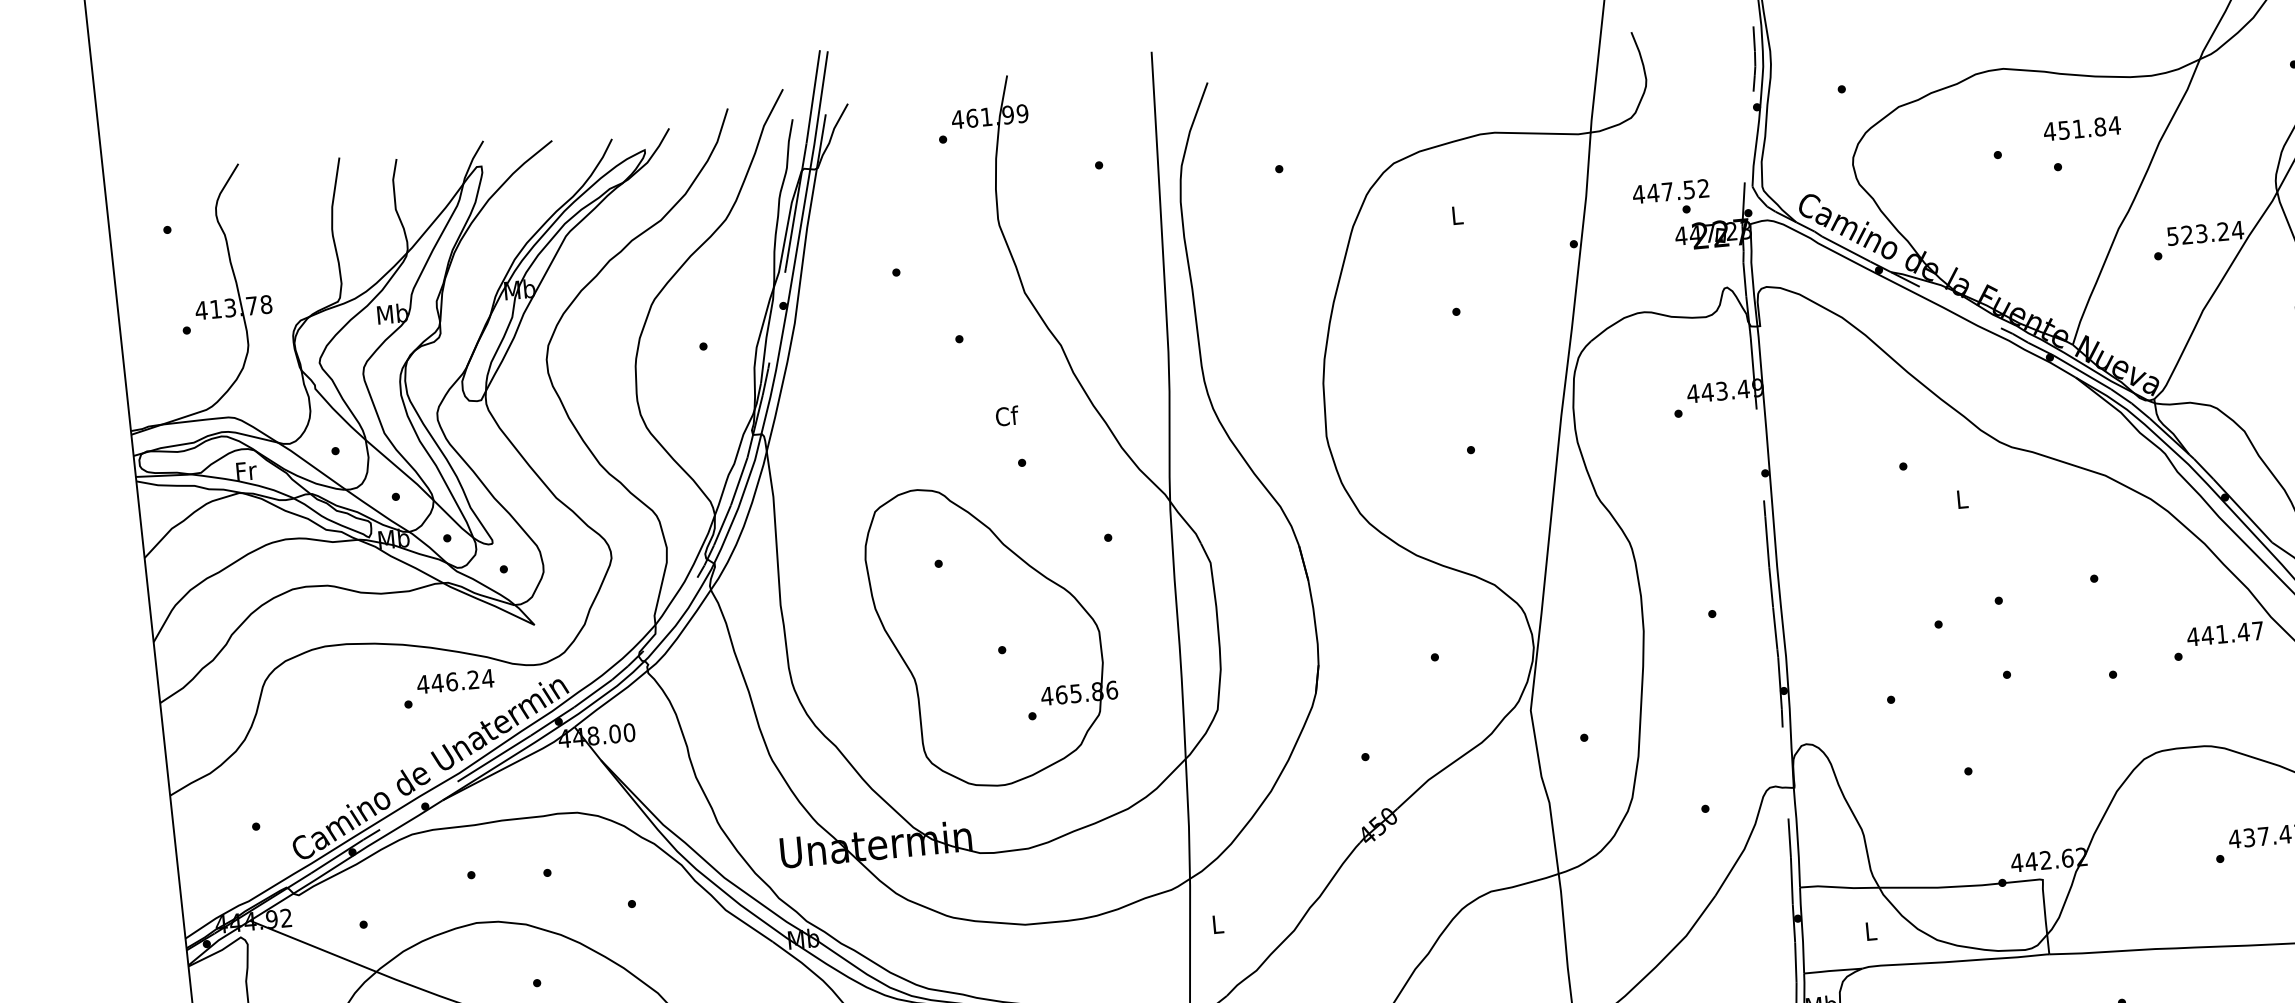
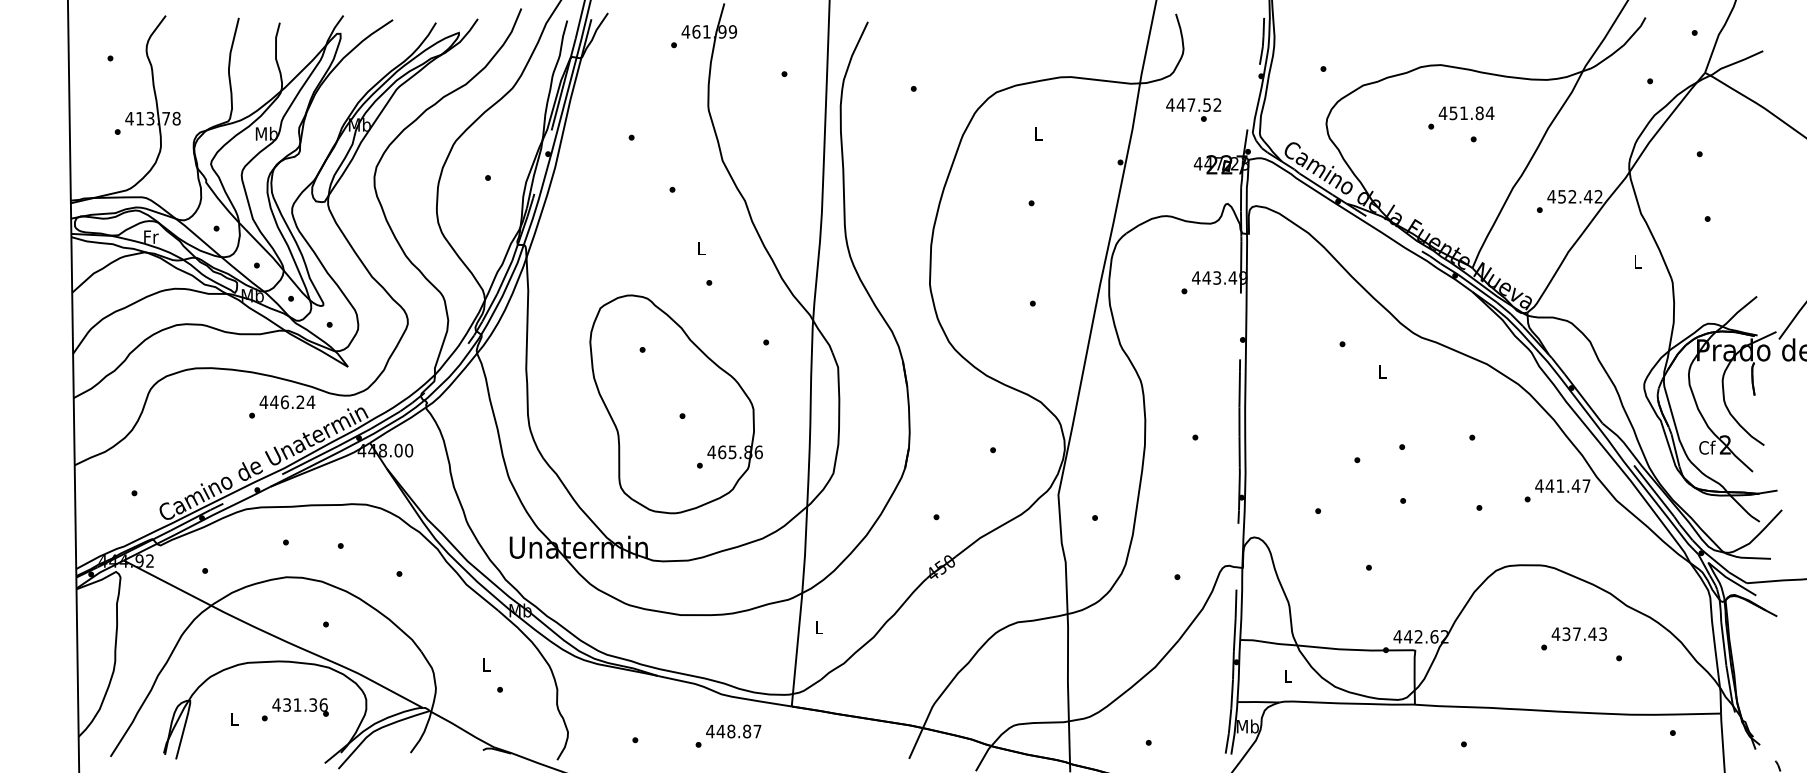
text: (2082, 128) -> (1466, 113), moved
text: (1671, 197) -> (1193, 109), moved
text: (2204, 233) -> (1574, 196), 523.24 -> 452.42
text: (1006, 416) -> (701, 248), Cf -> L

